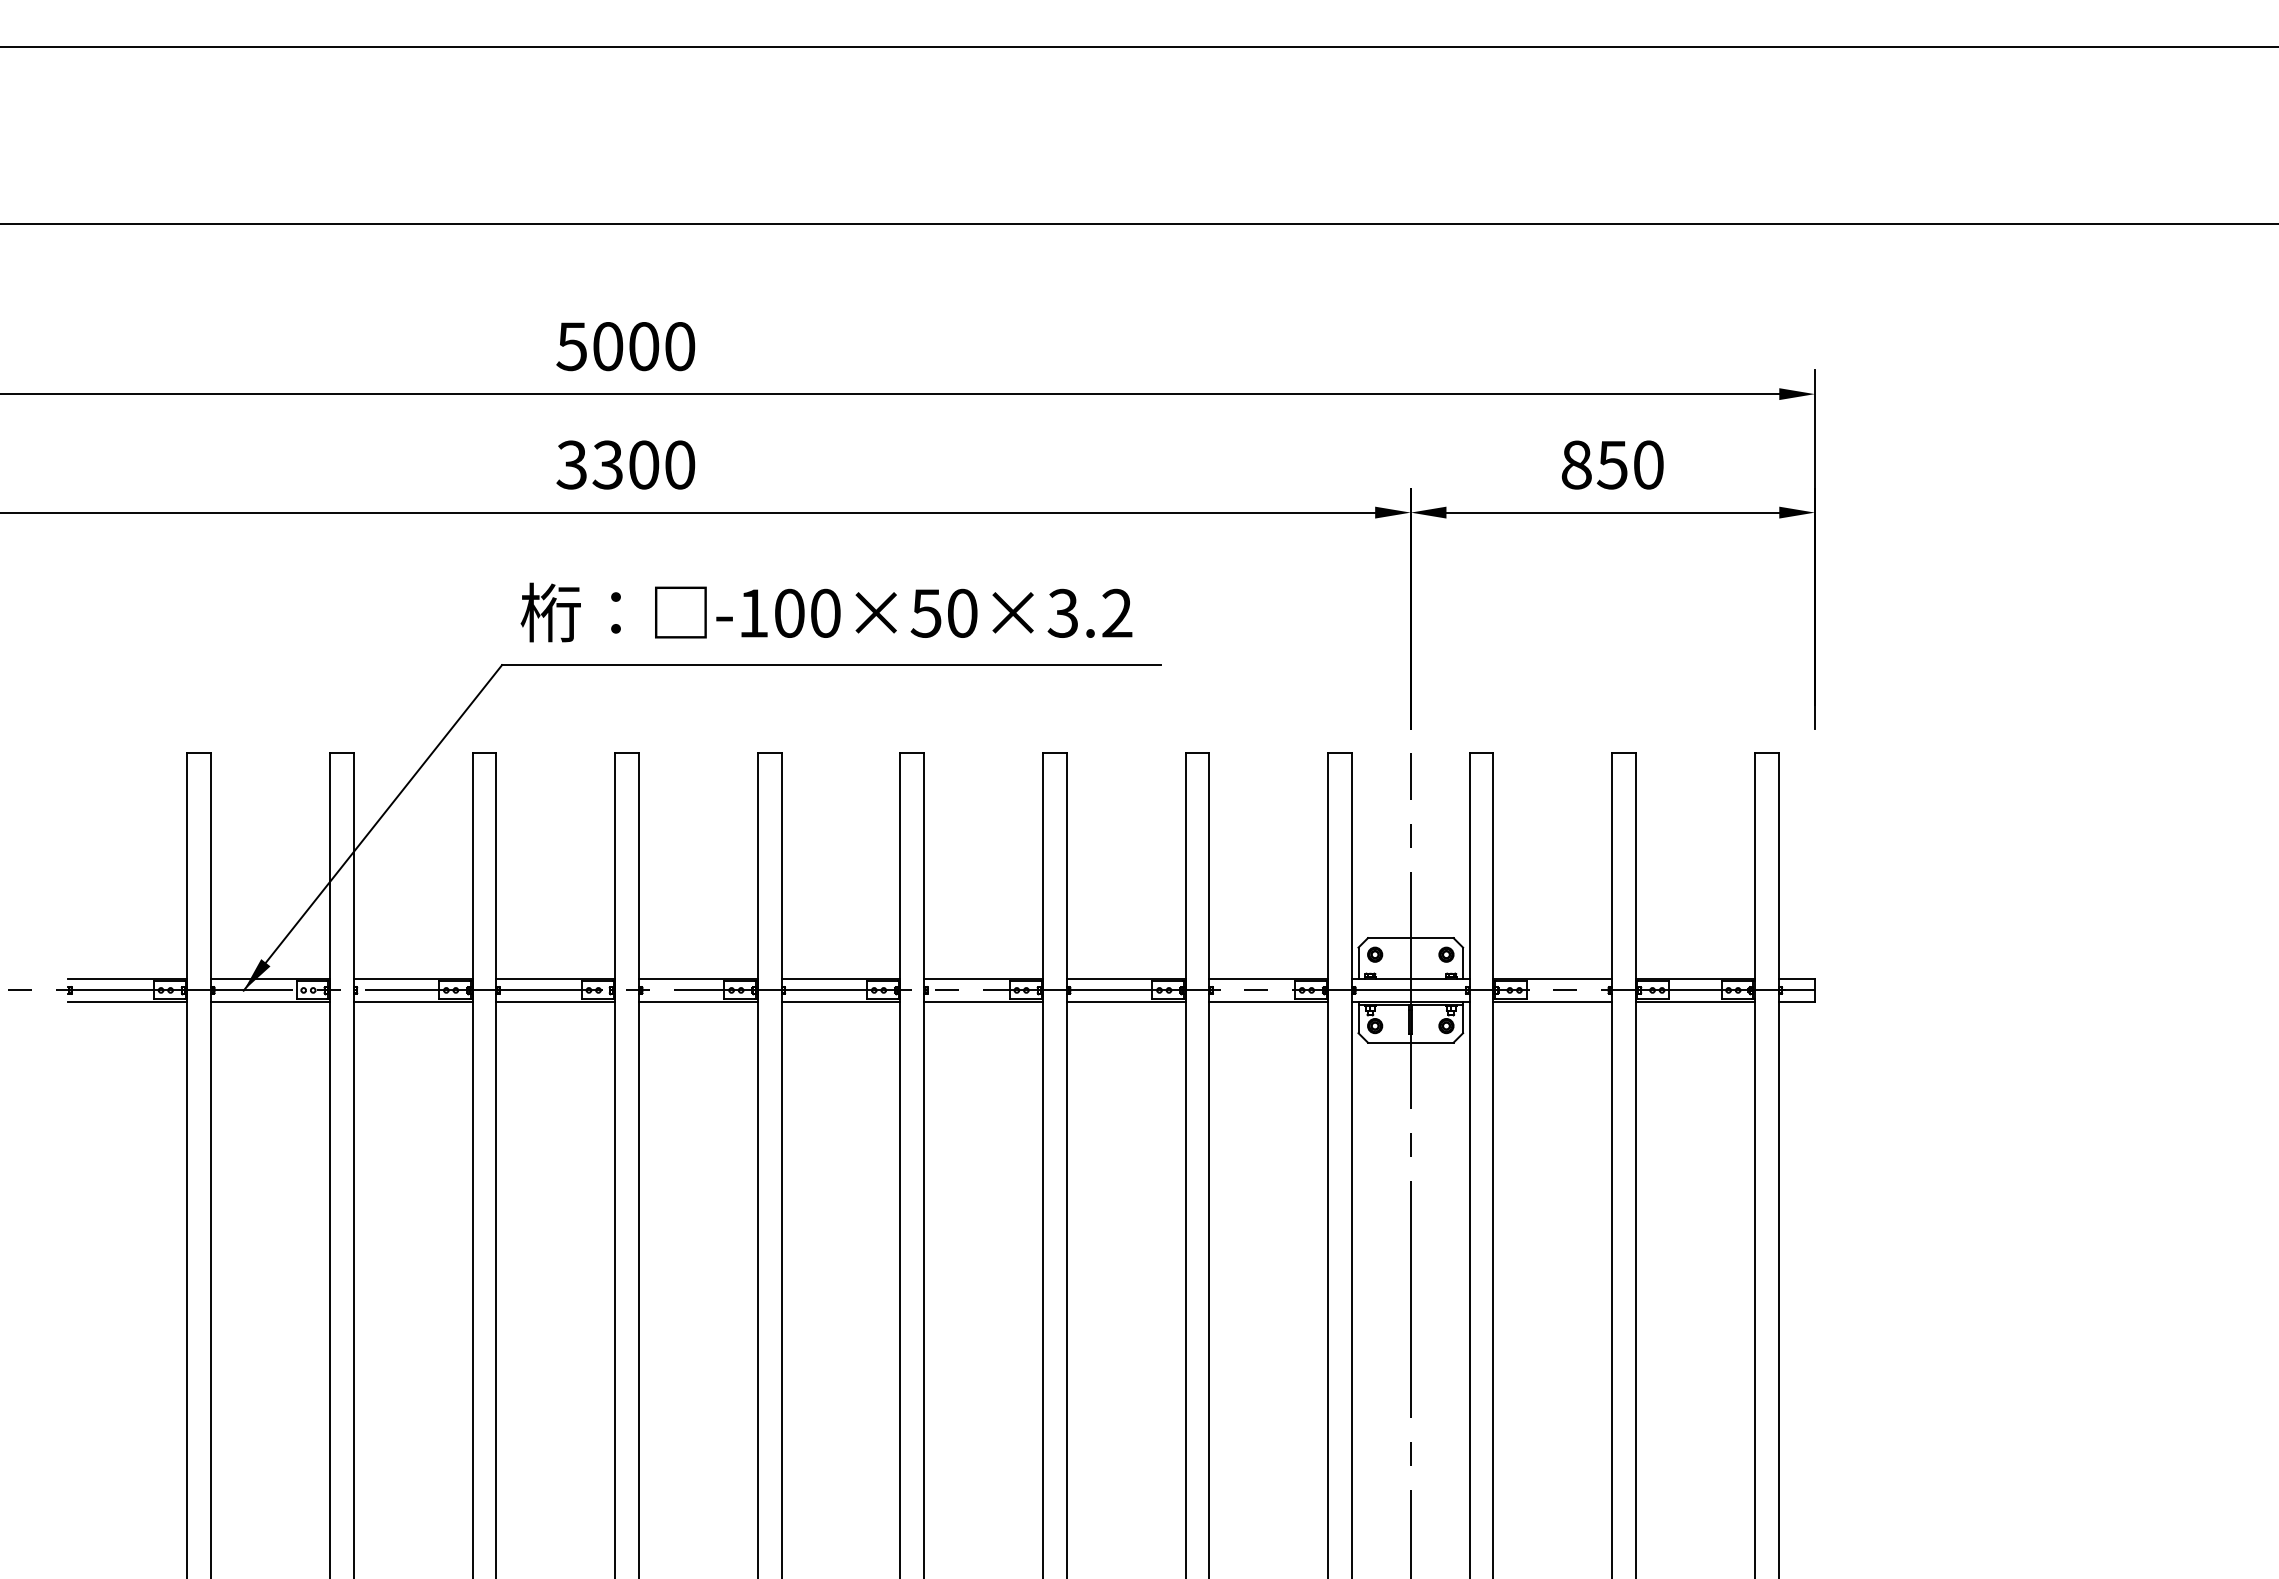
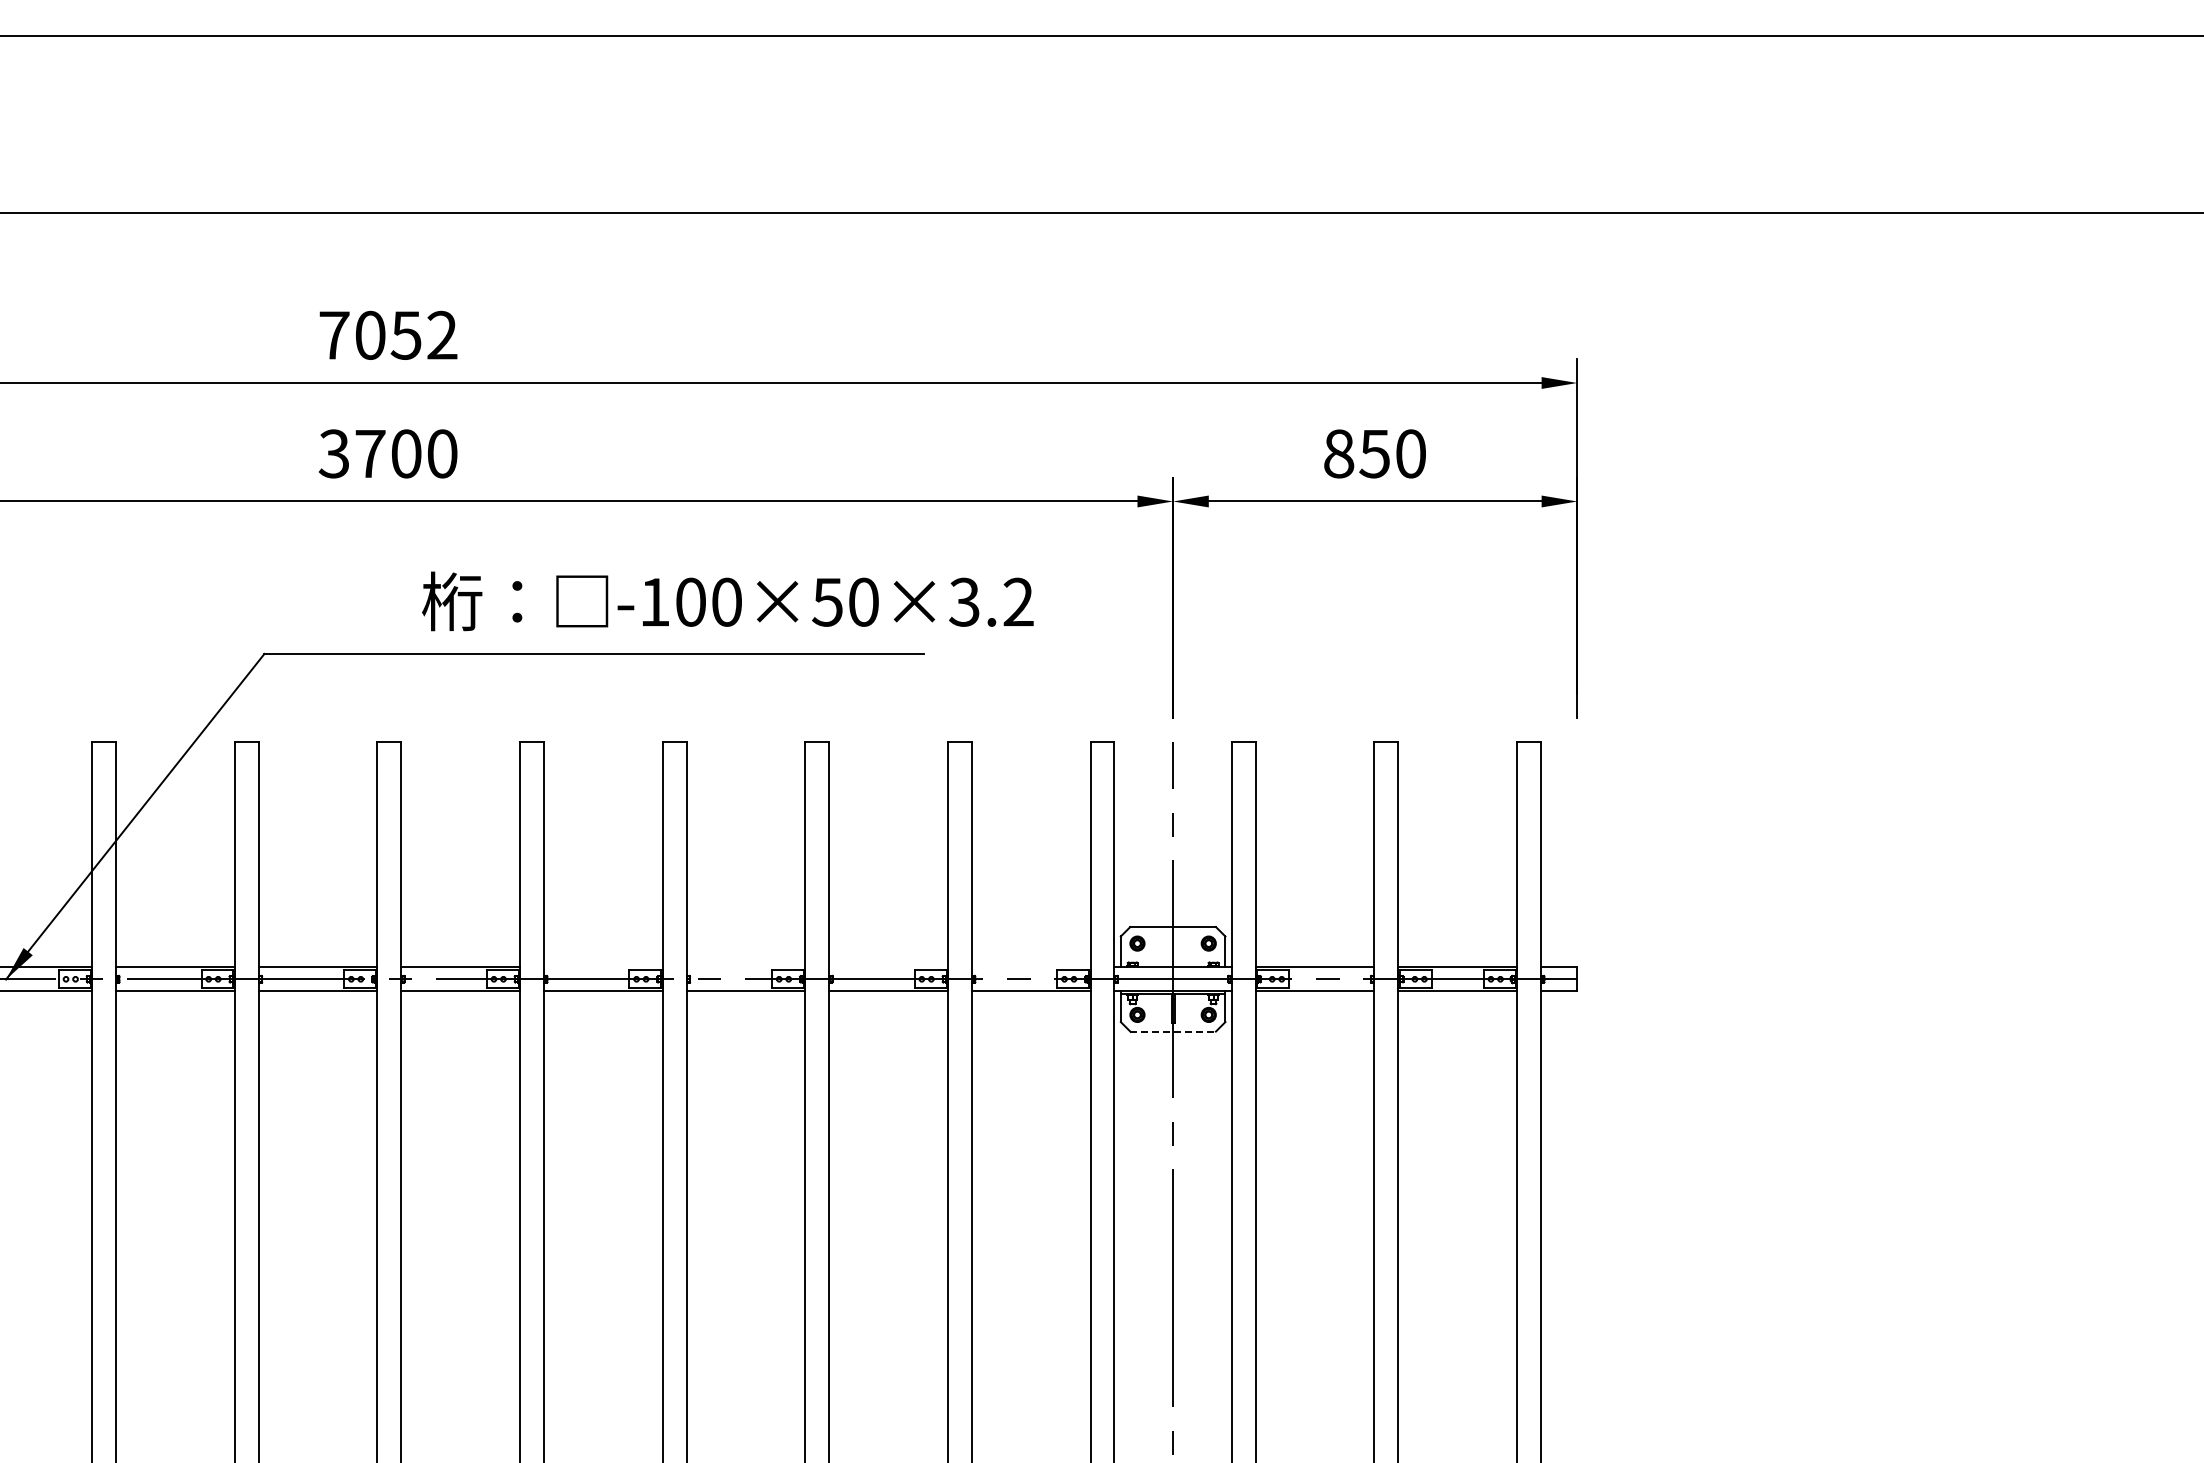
text: (625, 346) -> (387, 335), 5000 -> 7052
text: (607, 464) -> (369, 453), 3300 -> 3700
text: (826, 612) -> (727, 601), moved
line: (840, 978) -> (602, 967), removed
line: (983, 978) -> (745, 967), removed
line: (1125, 978) -> (887, 967), removed
line: (1268, 978) -> (1030, 967), removed
line: (1410, 1042) -> (1172, 1031), solid -> dashed

